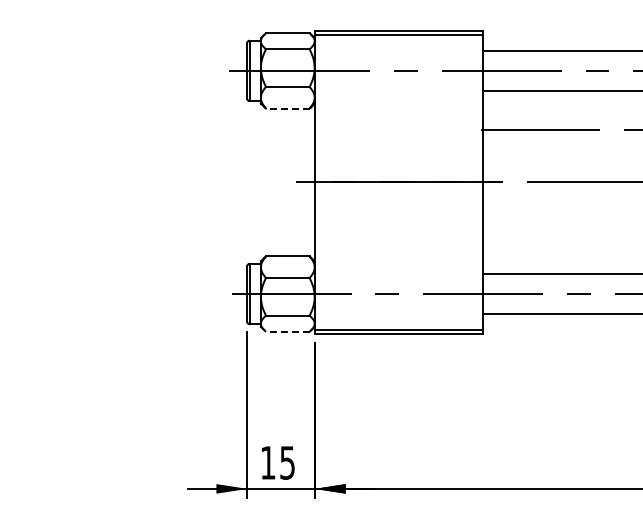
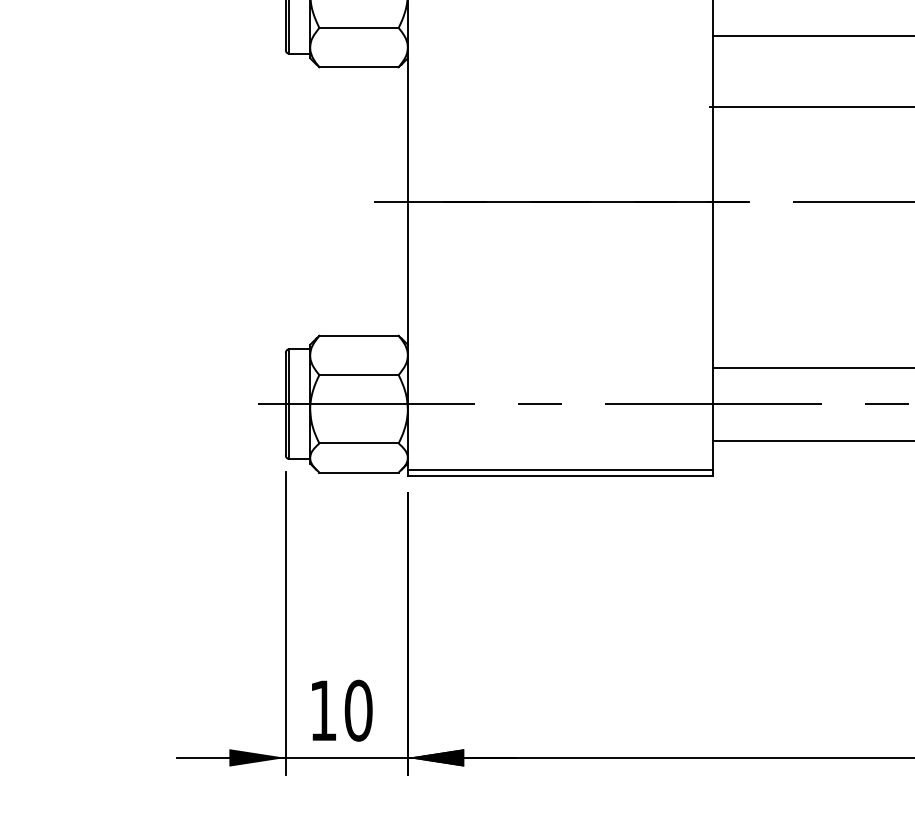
line: (287, 108) -> (358, 67), dashed -> solid
line: (287, 331) -> (358, 472), dashed -> solid
text: (287, 462) -> (358, 709), 15 -> 10

